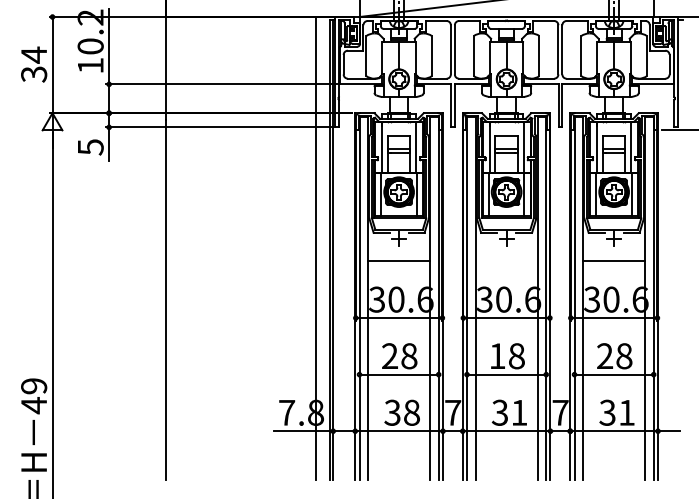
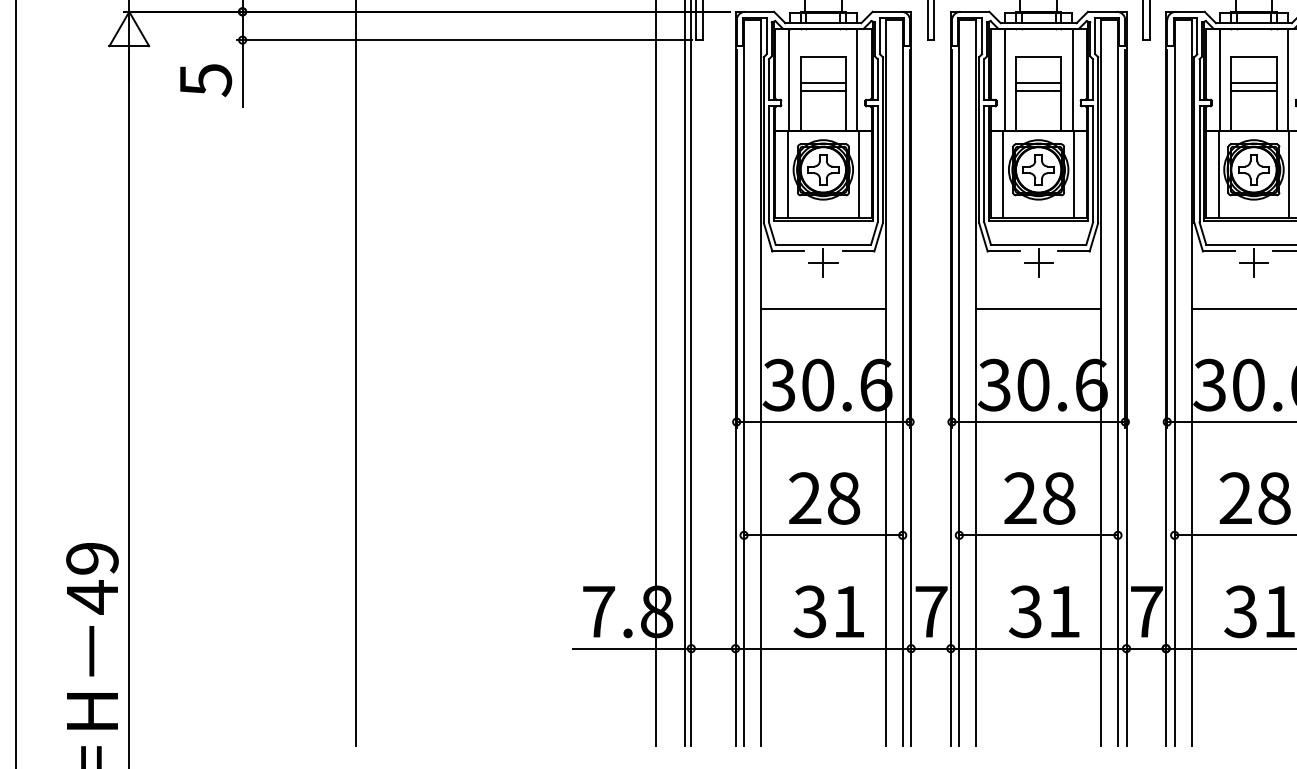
line: (506, 261) -> (1038, 308), added
text: (497, 355) -> (1020, 497), 18 -> 28
text: (411, 412) -> (848, 611), 38 -> 31

